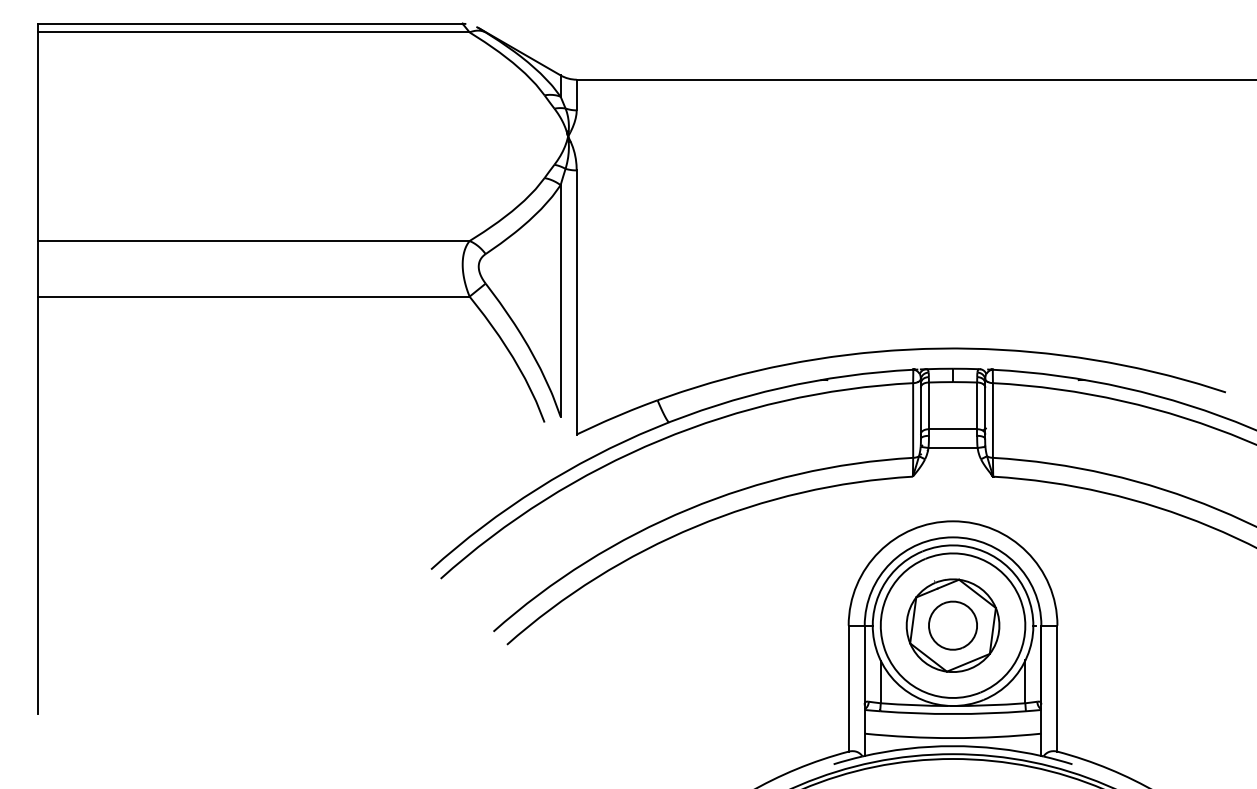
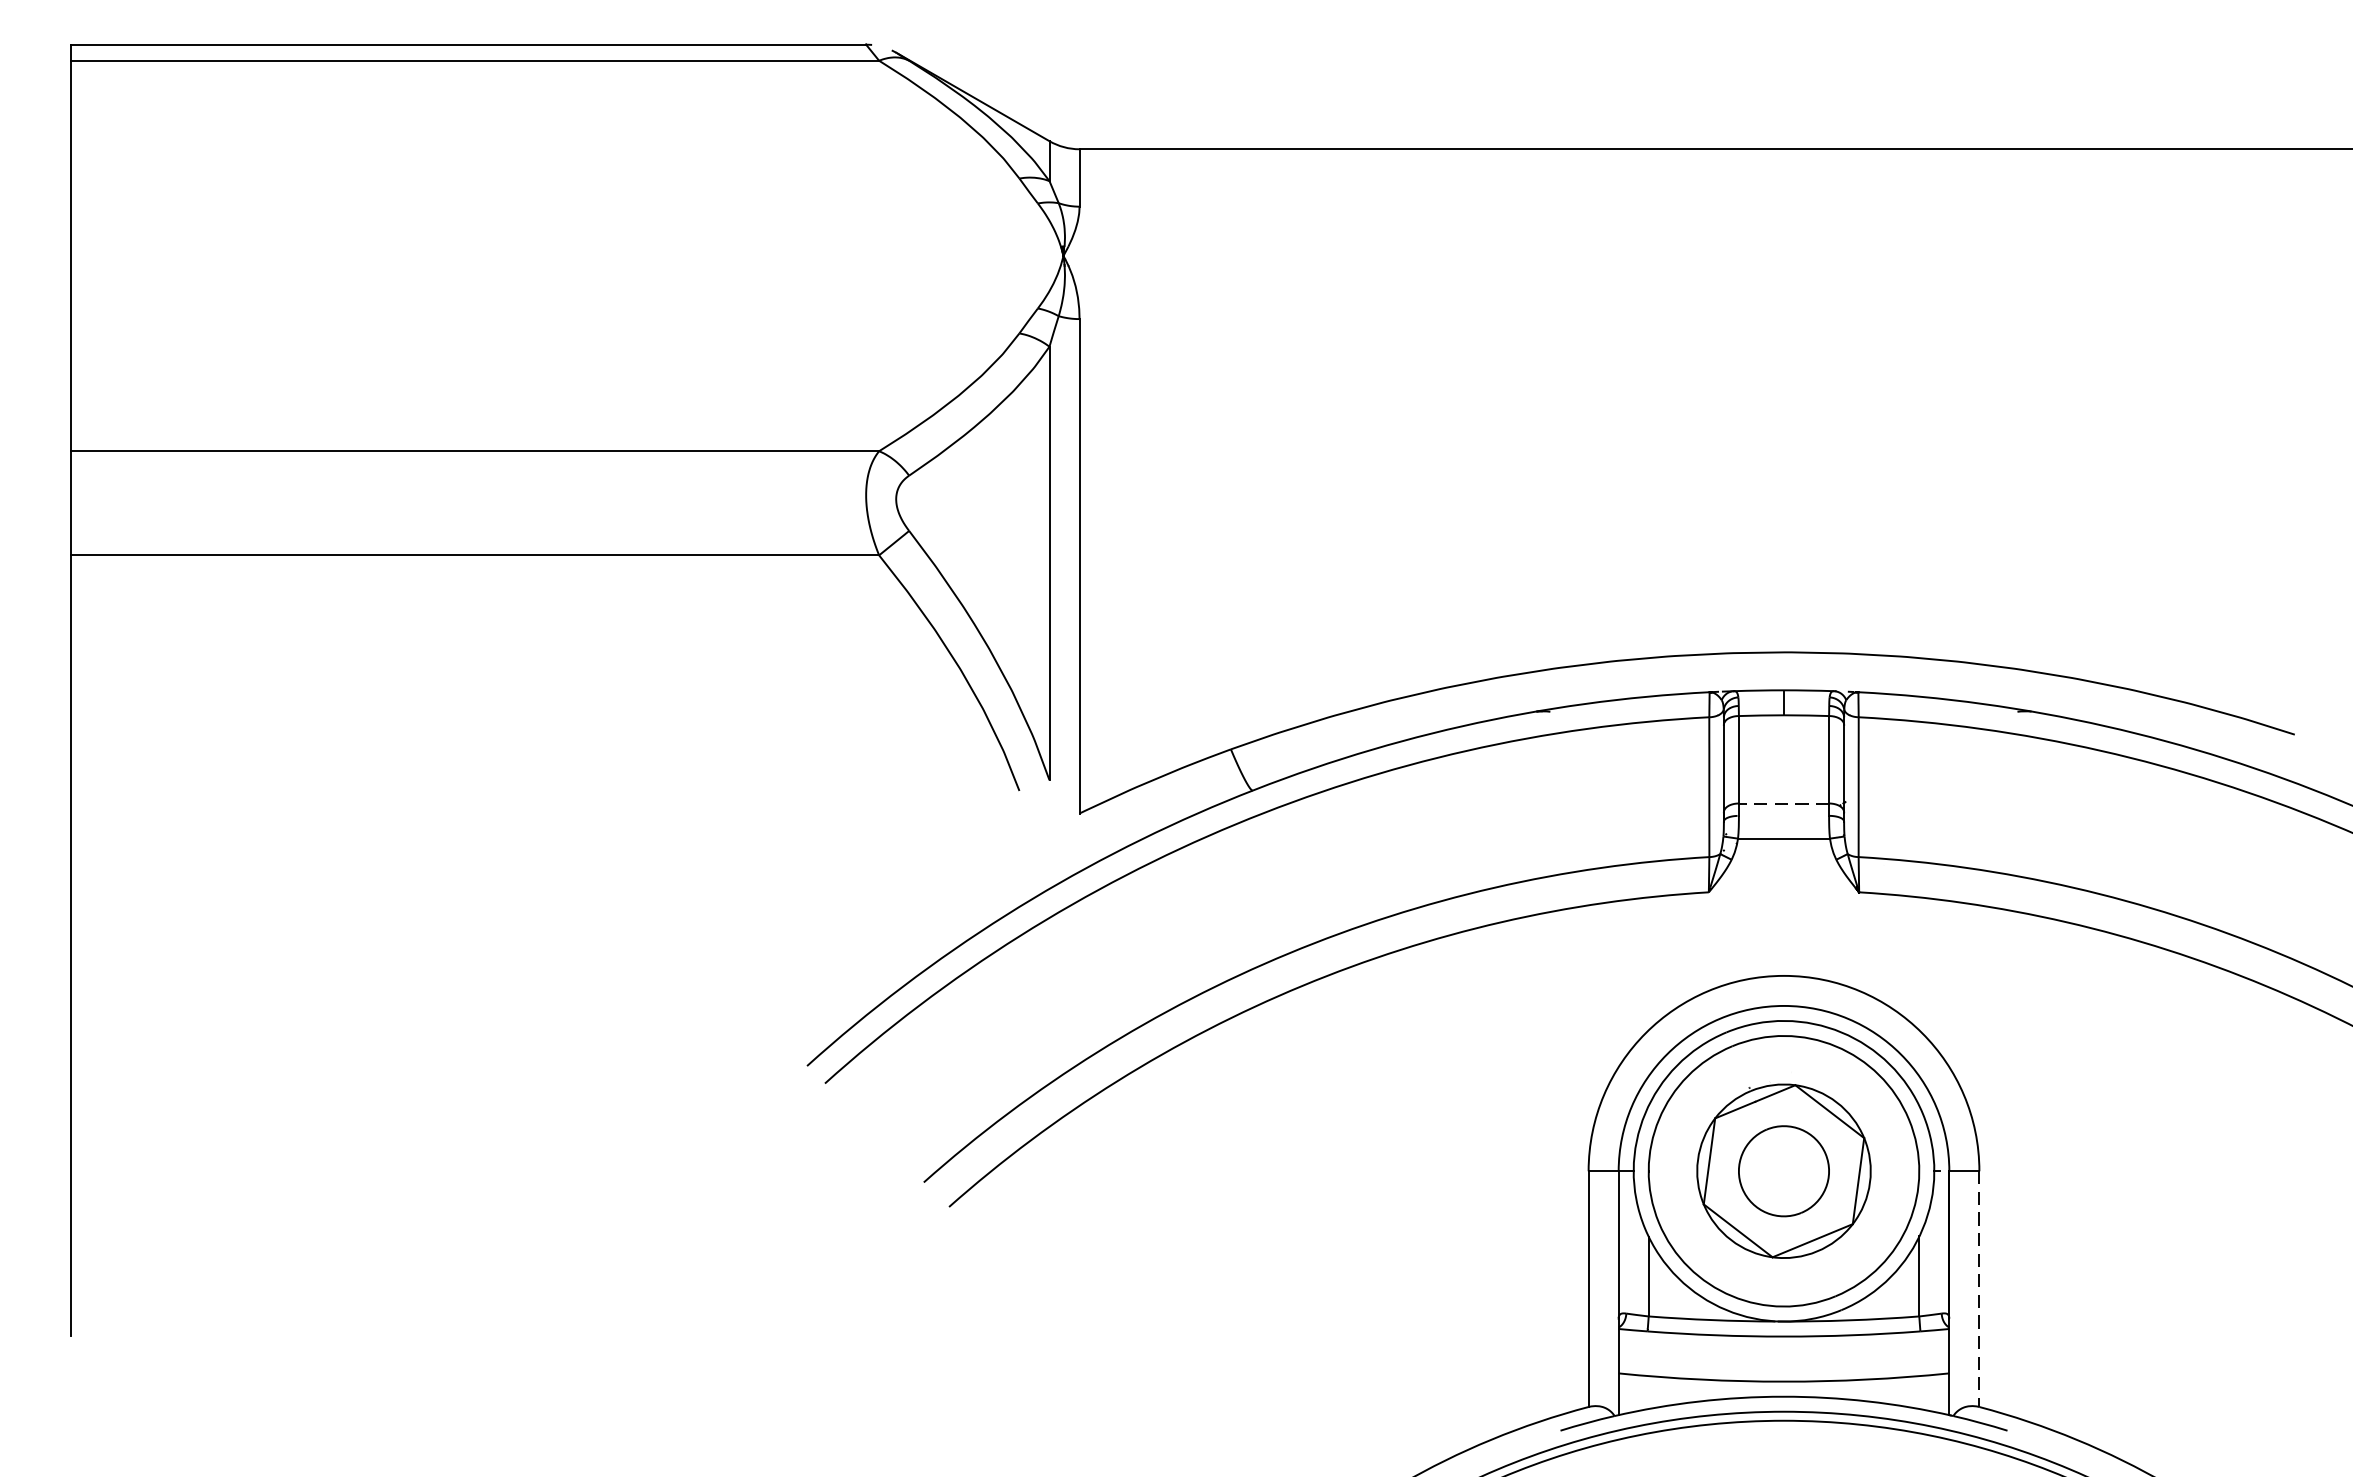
line: (952, 429) -> (1782, 804), solid -> dashed
line: (1057, 688) -> (1979, 1288), solid -> dashed

